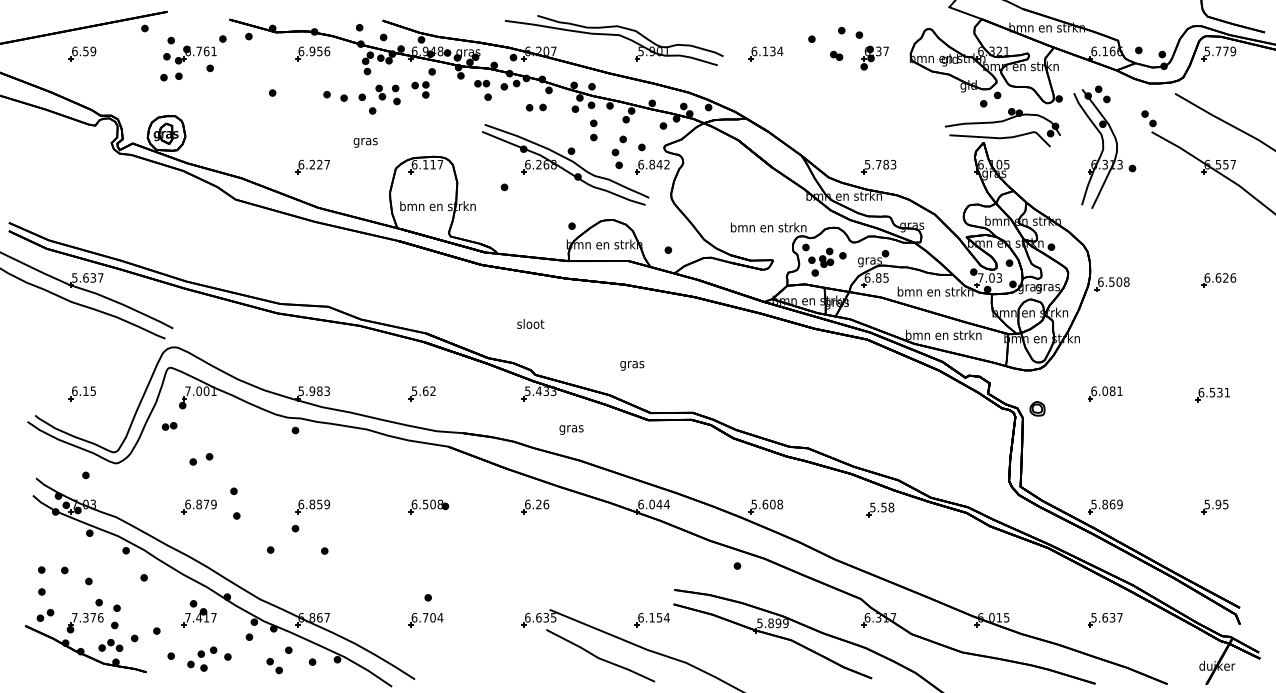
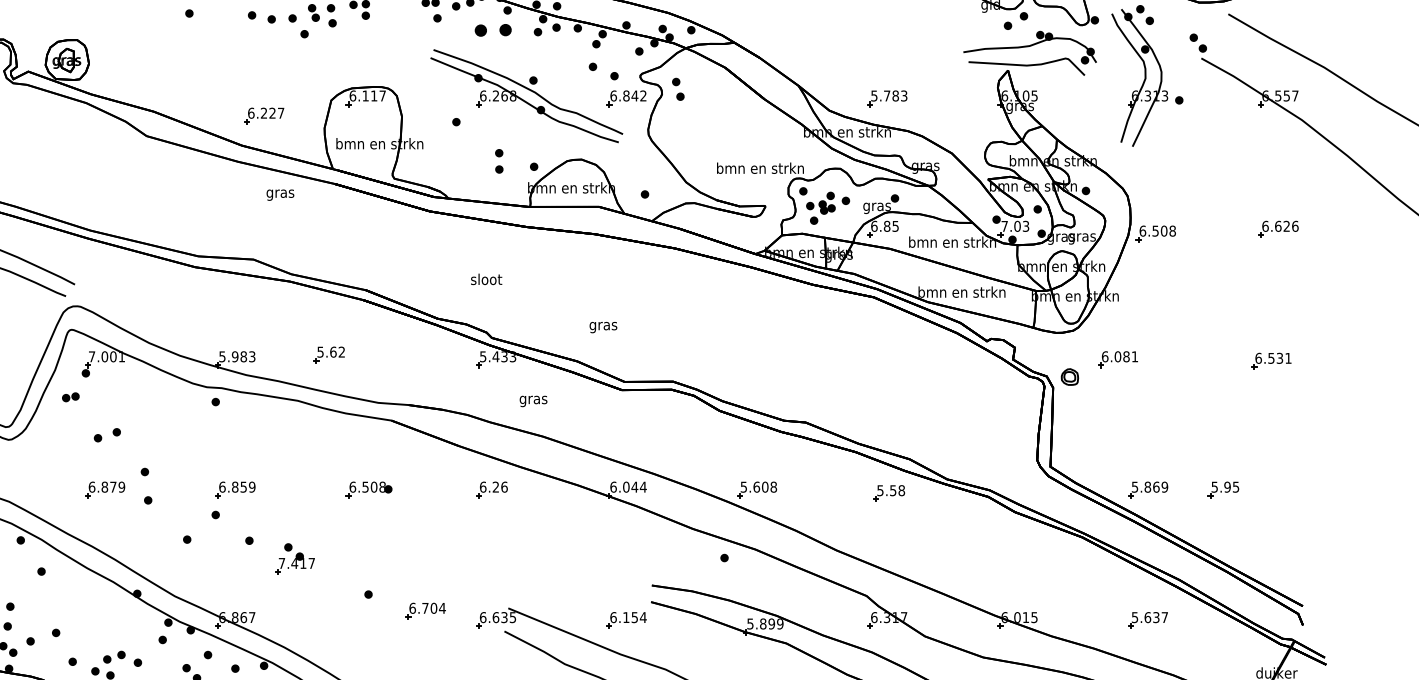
part: (535, 107) -> (492, 30), size x1.6
part: (593, 130) -> (498, 161), moved
text: (365, 142) -> (280, 194), moved
part: (616, 158) -> (677, 88), moved
part: (312, 166) -> (264, 115), moved
part: (421, 393) -> (328, 354), moved
part: (1105, 393) -> (1118, 359), moved
part: (1214, 506) -> (1223, 489), moved
part: (198, 613) -> (294, 558), moved
part: (425, 620) -> (425, 611), moved

